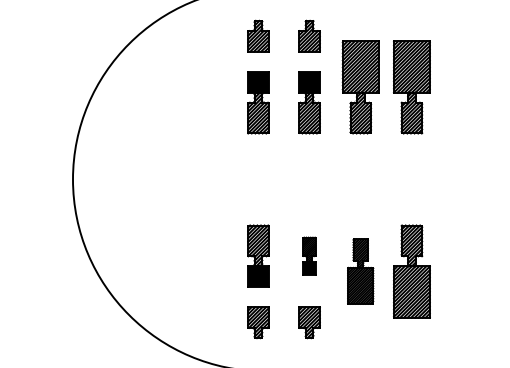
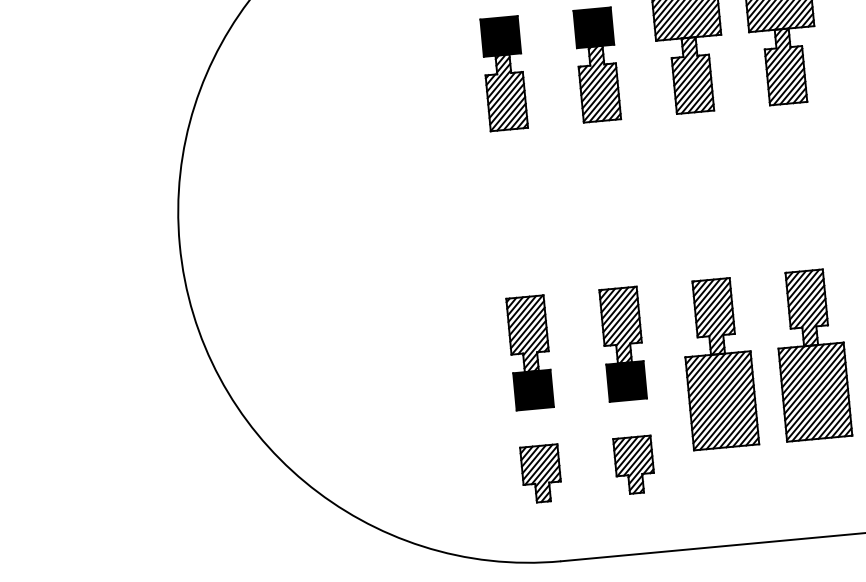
part: (309, 255) -> (622, 342), size x1.67
part: (360, 271) -> (718, 363), size x1.43

